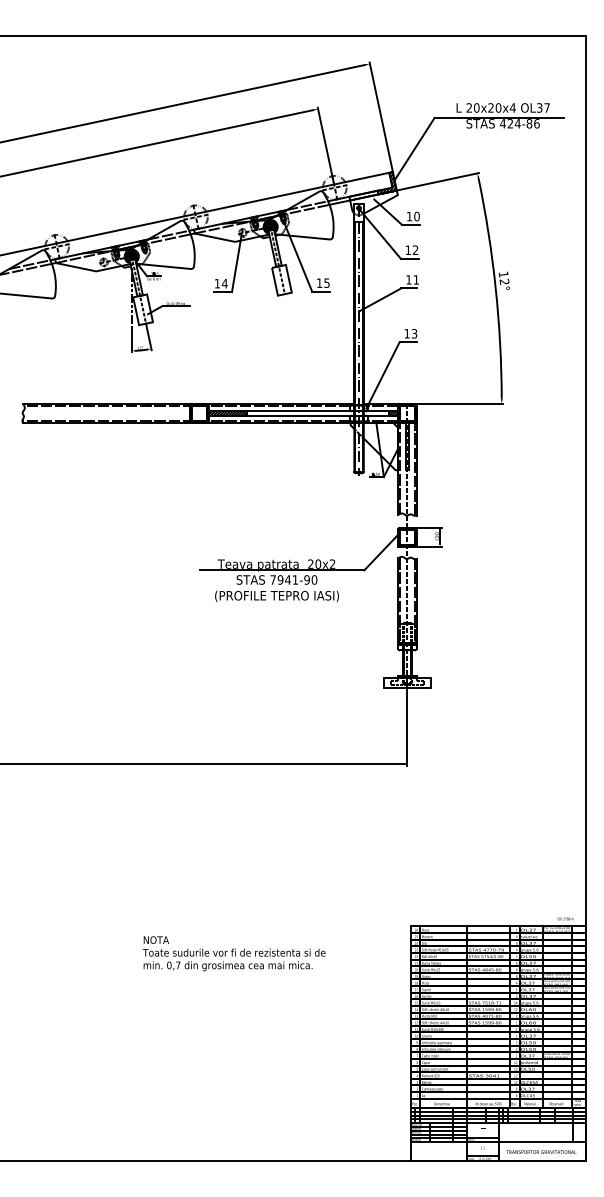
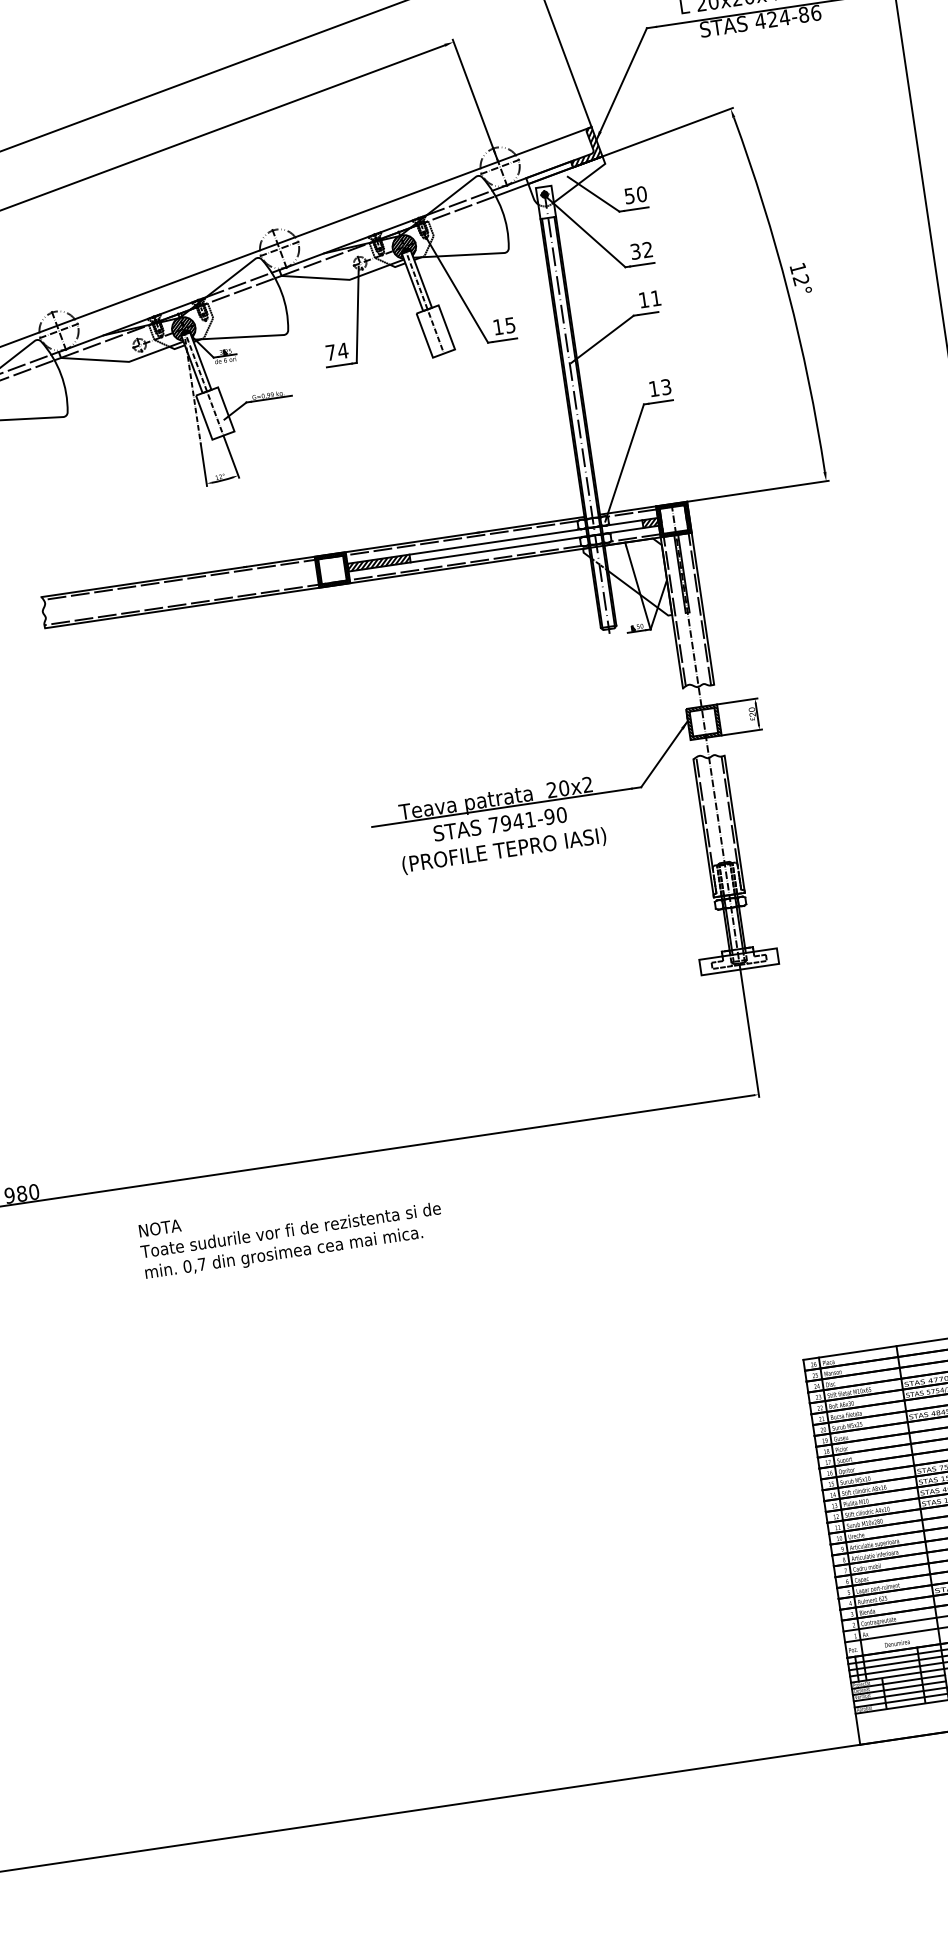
text: (409, 216) -> (629, 196), 10 -> 50
text: (407, 250) -> (634, 252), 12 -> 32
text: (217, 283) -> (330, 352), 14 -> 74
text: (233, 953) -> (289, 1231), moved

